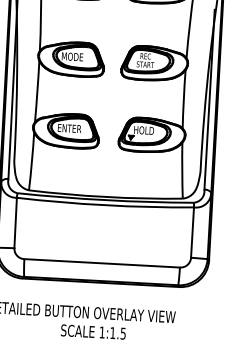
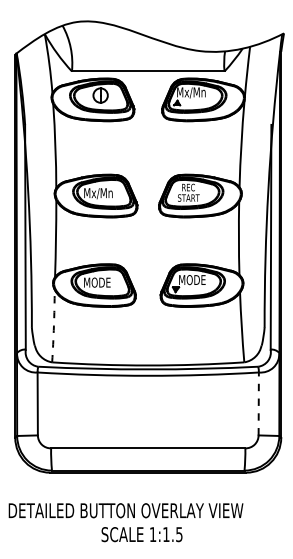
text: (75, 57) -> (101, 193), MODE -> Mx/Mn
text: (70, 128) -> (99, 282), ENTER -> MODE
text: (144, 130) -> (192, 280), HOLD -> MODE
arc: (31, 161) -> (53, 326), solid -> dashed
line: (192, 232) -> (258, 403), solid -> dashed

